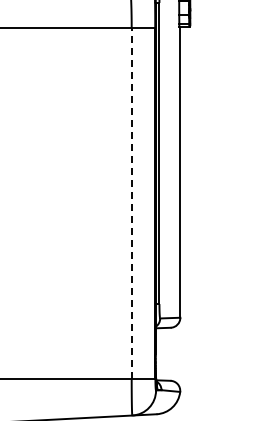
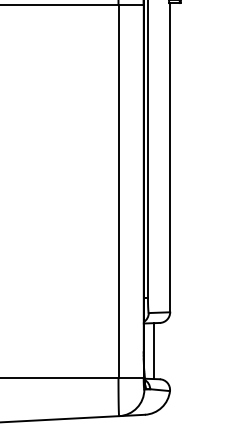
line: (131, 203) -> (118, 190), dashed -> solid
line: (165, 353) -> (154, 350), added

